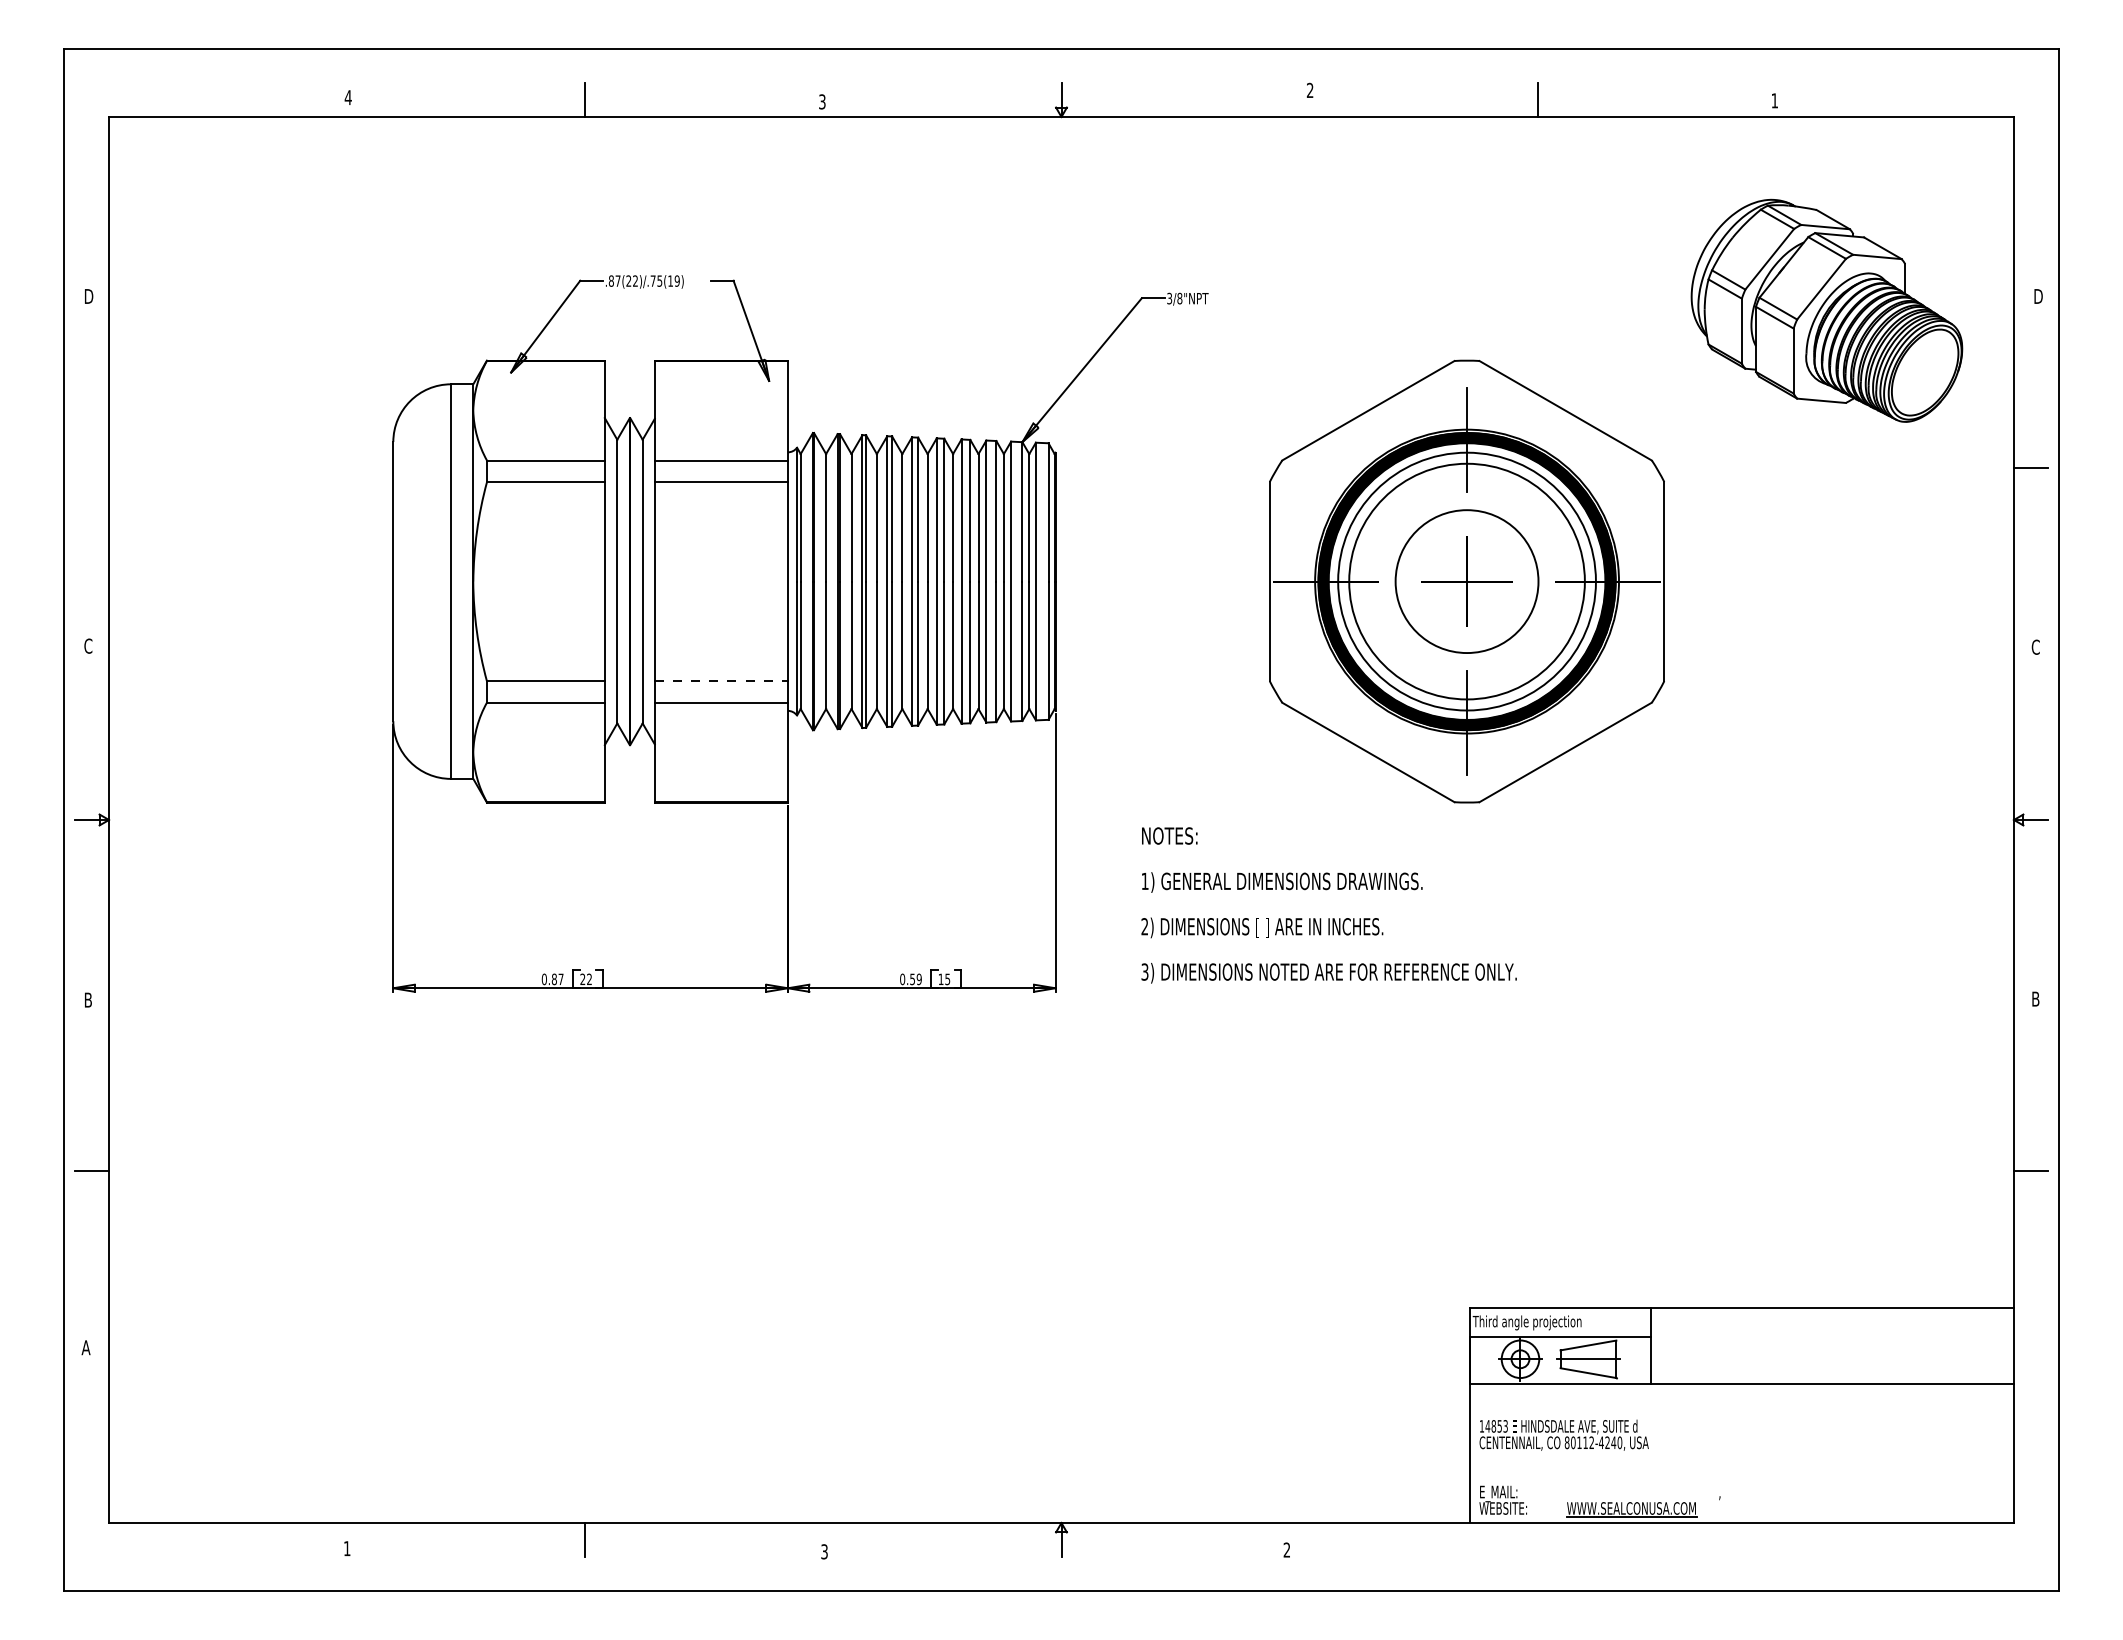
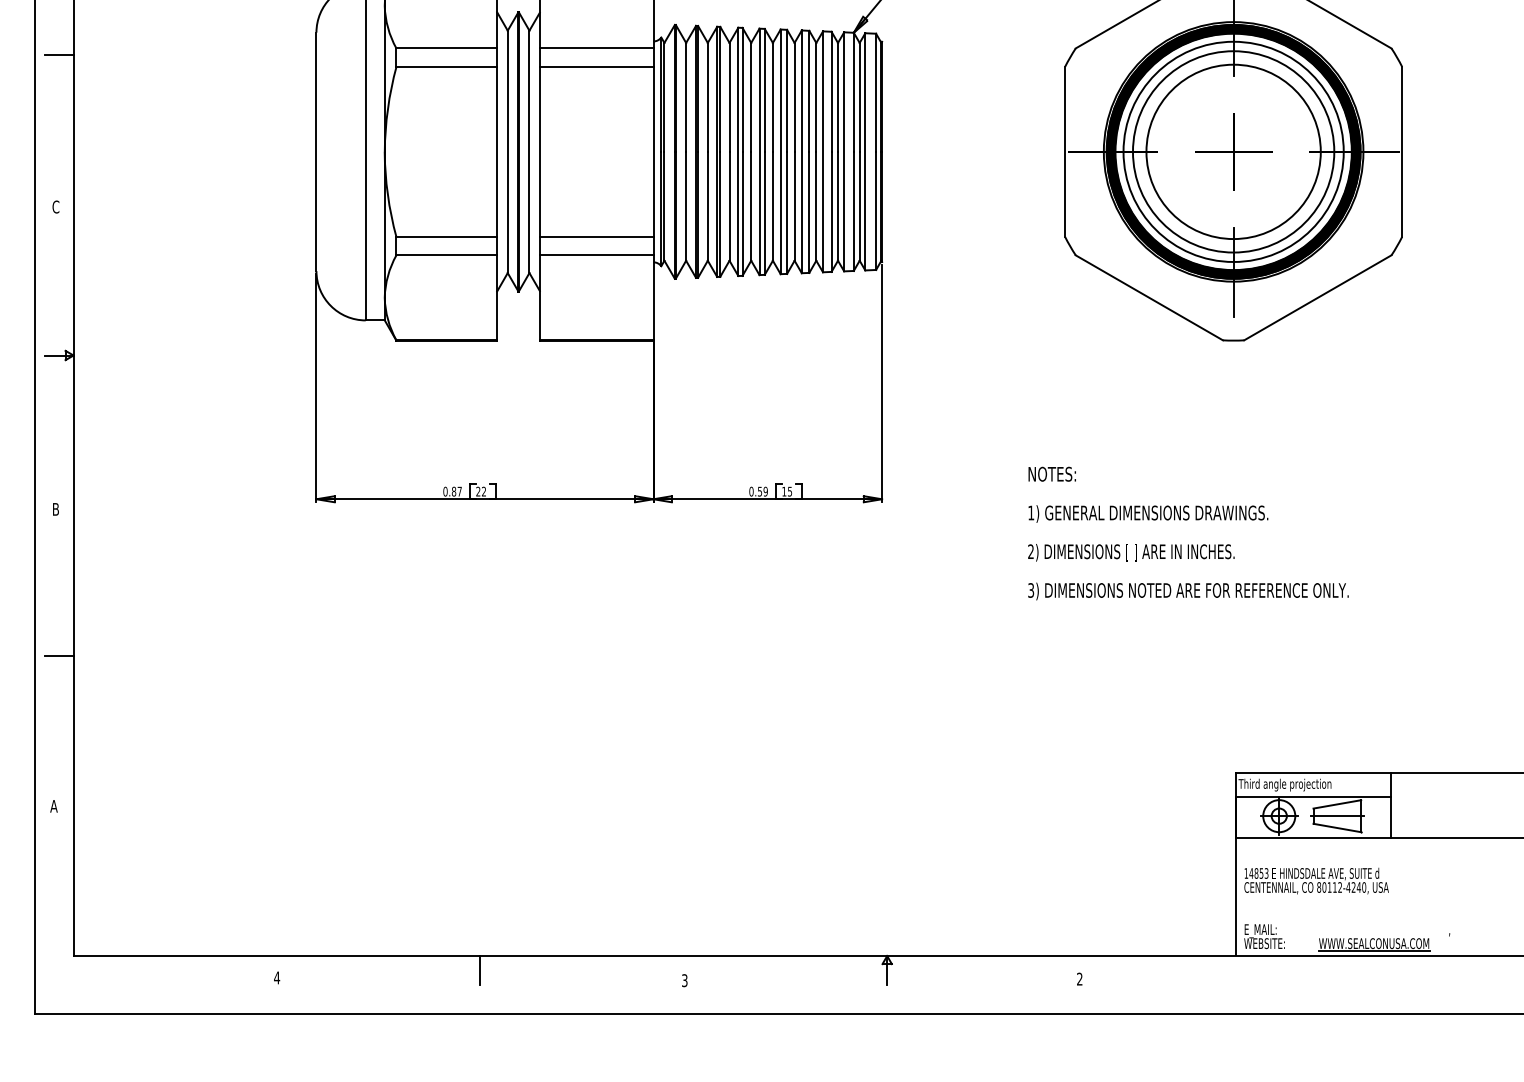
line: (92, 468) -> (59, 55), added
circle: (1467, 581) -> (1234, 151), size x1.43
line: (721, 681) -> (596, 237), dashed -> solid
text: (1328, 905) -> (1187, 533), moved
text: (346, 1548) -> (276, 977), 1 -> 4

